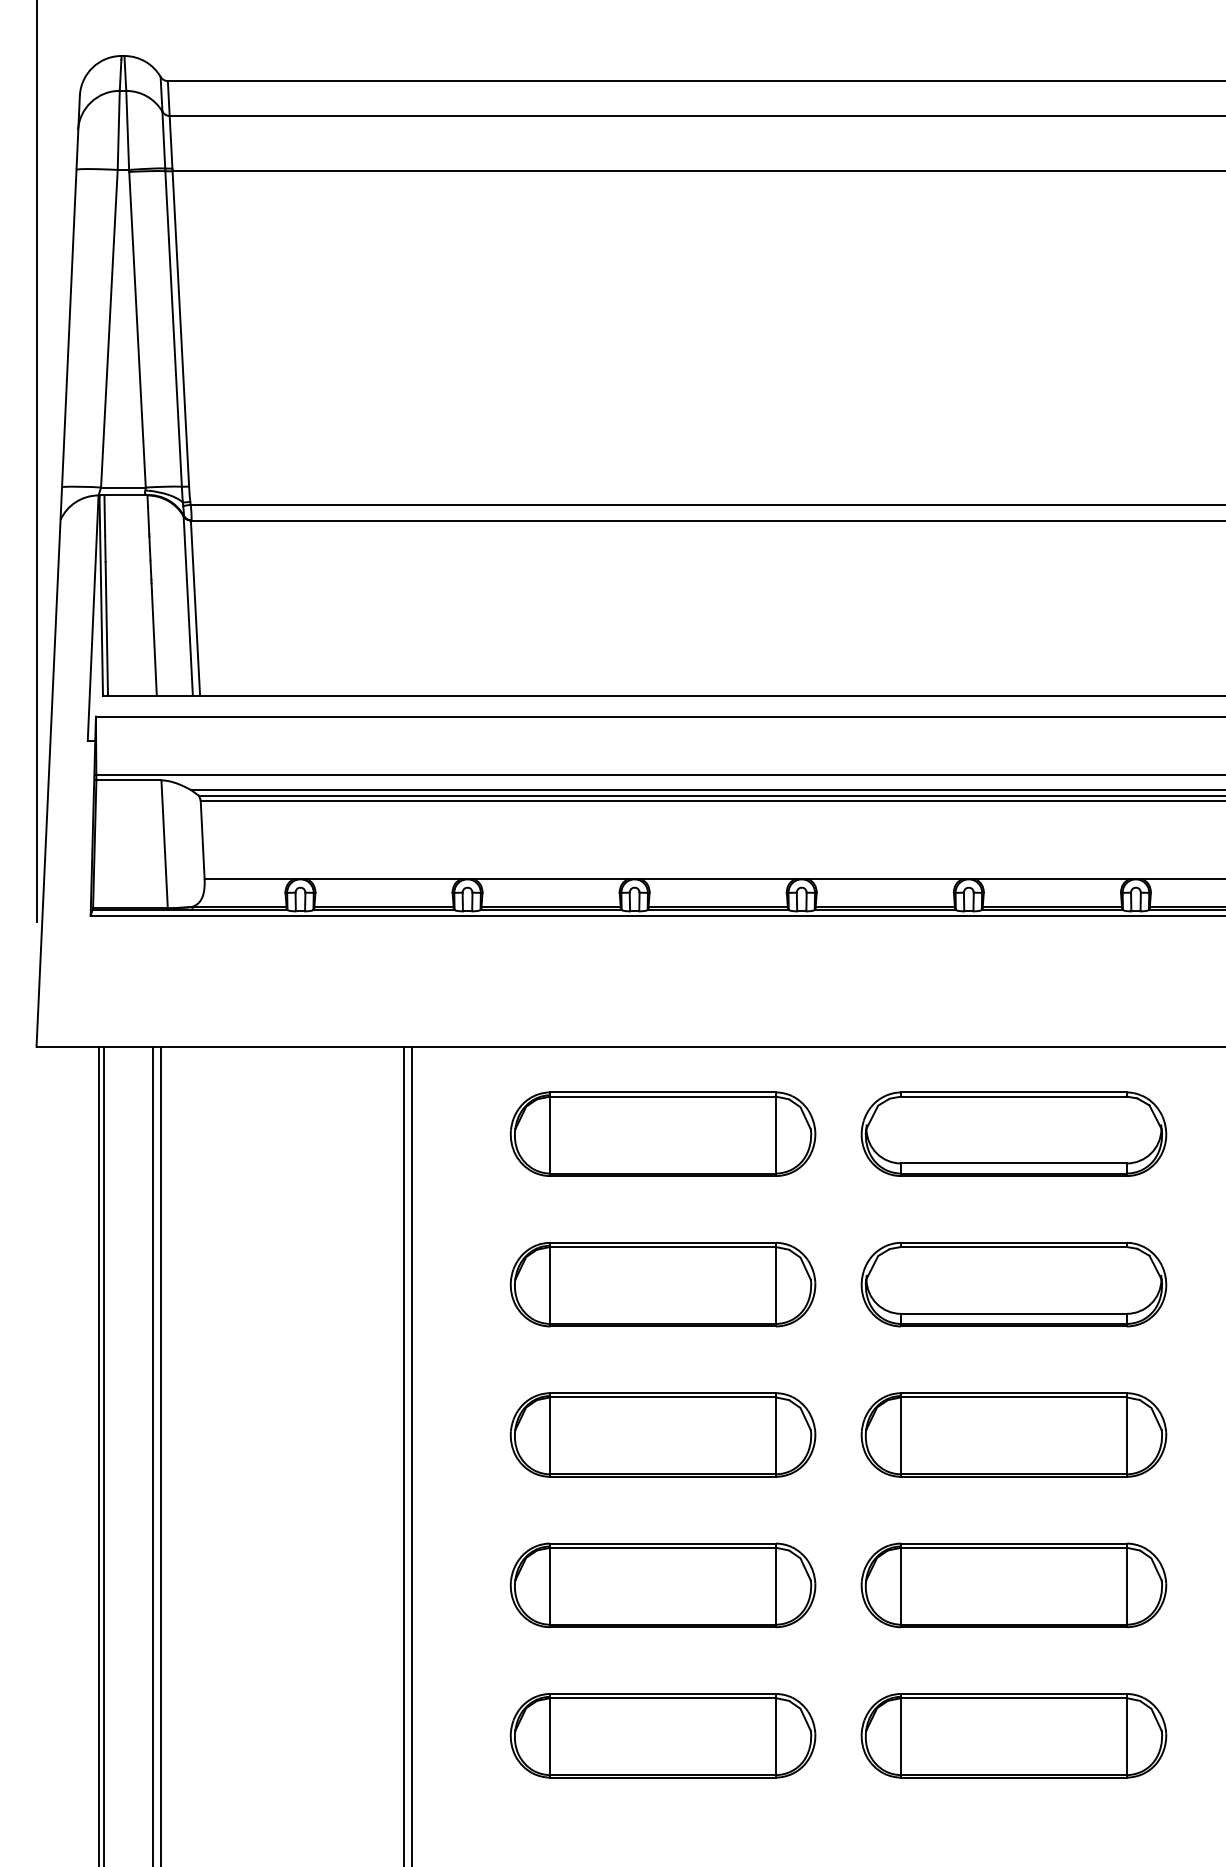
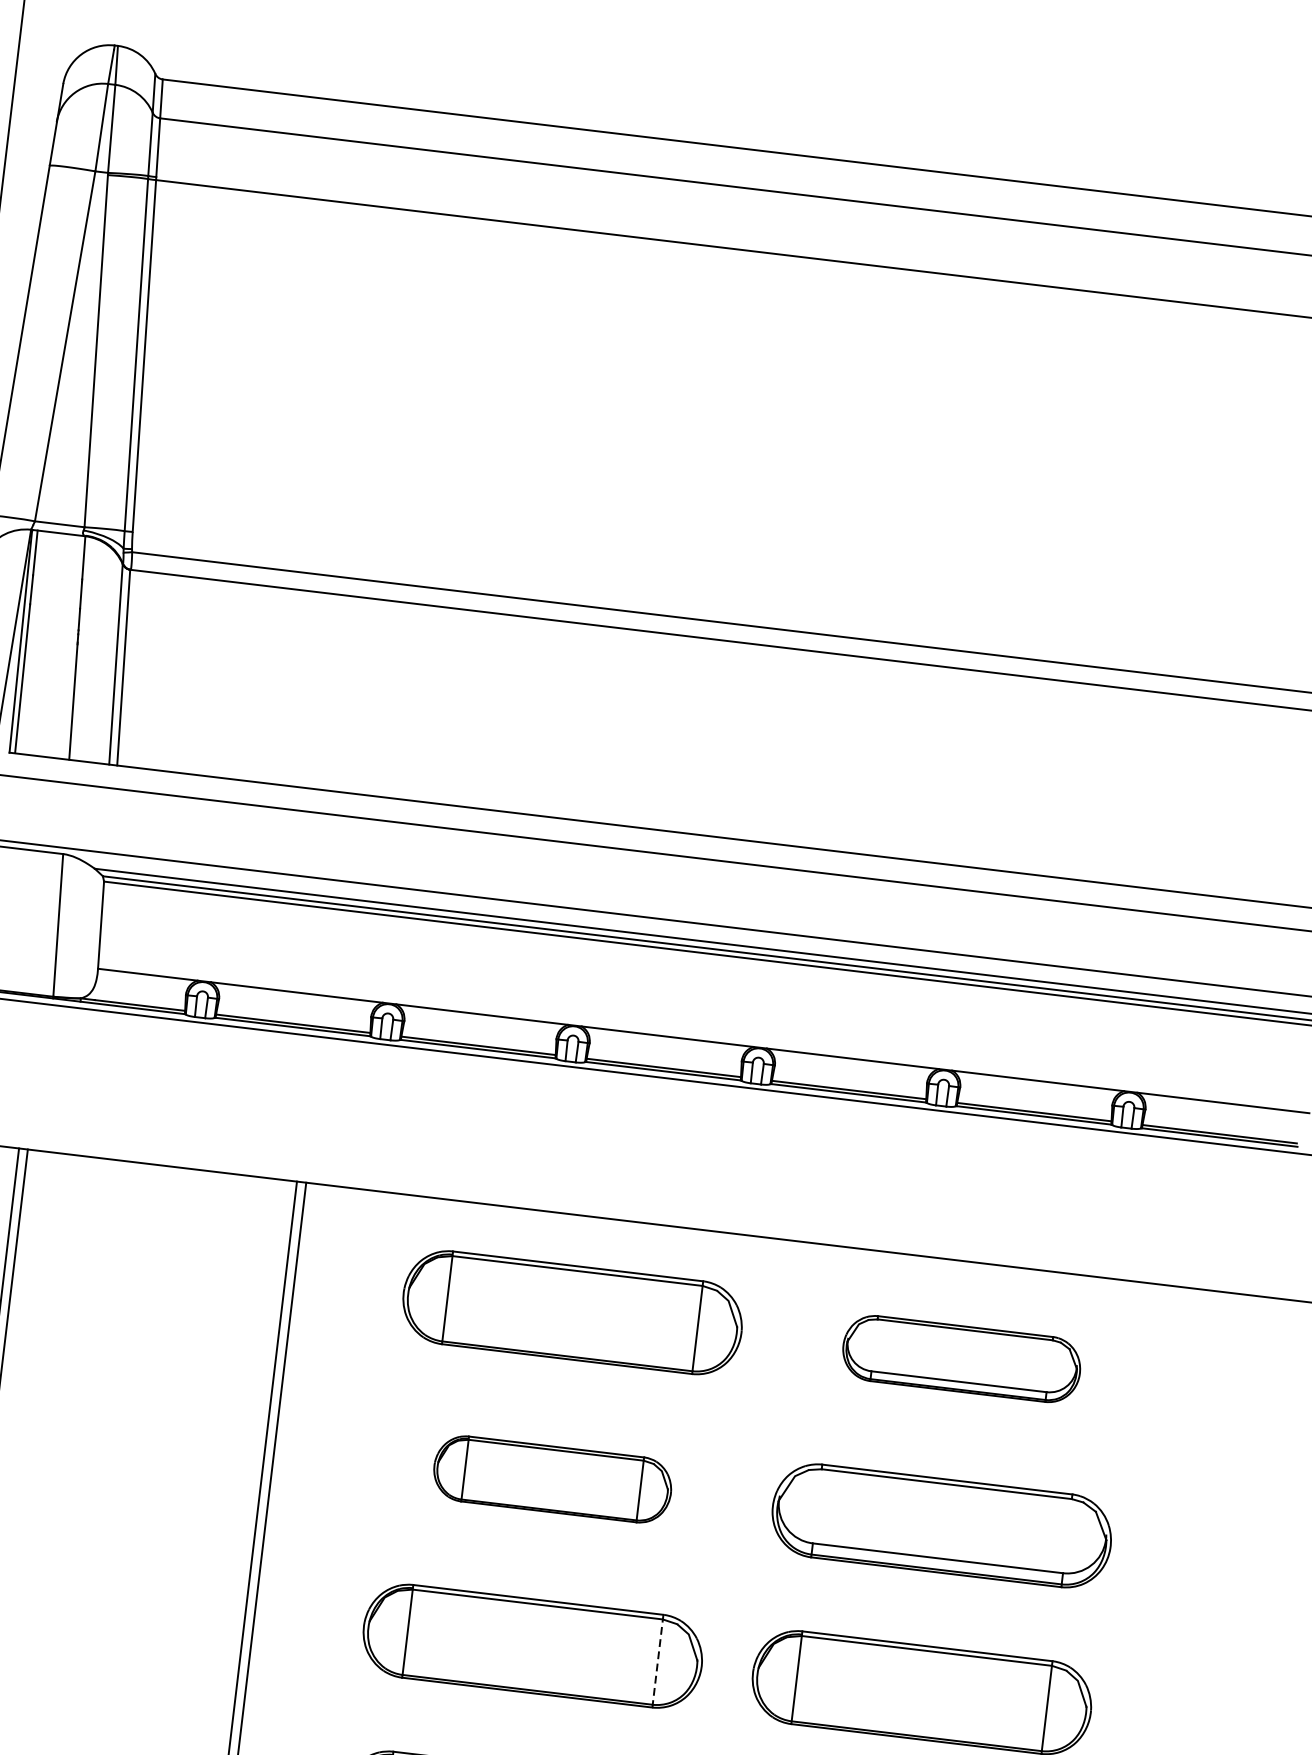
part: (1013, 1133) -> (961, 1358), size x0.7
part: (662, 1284) -> (552, 1479), size x0.7
line: (775, 1435) -> (657, 1661), solid -> dashed

